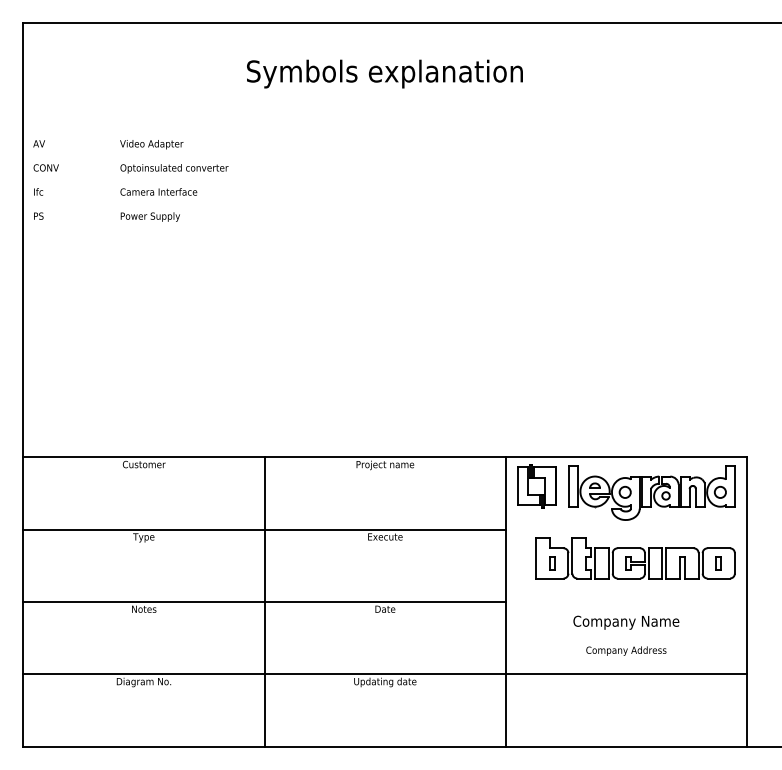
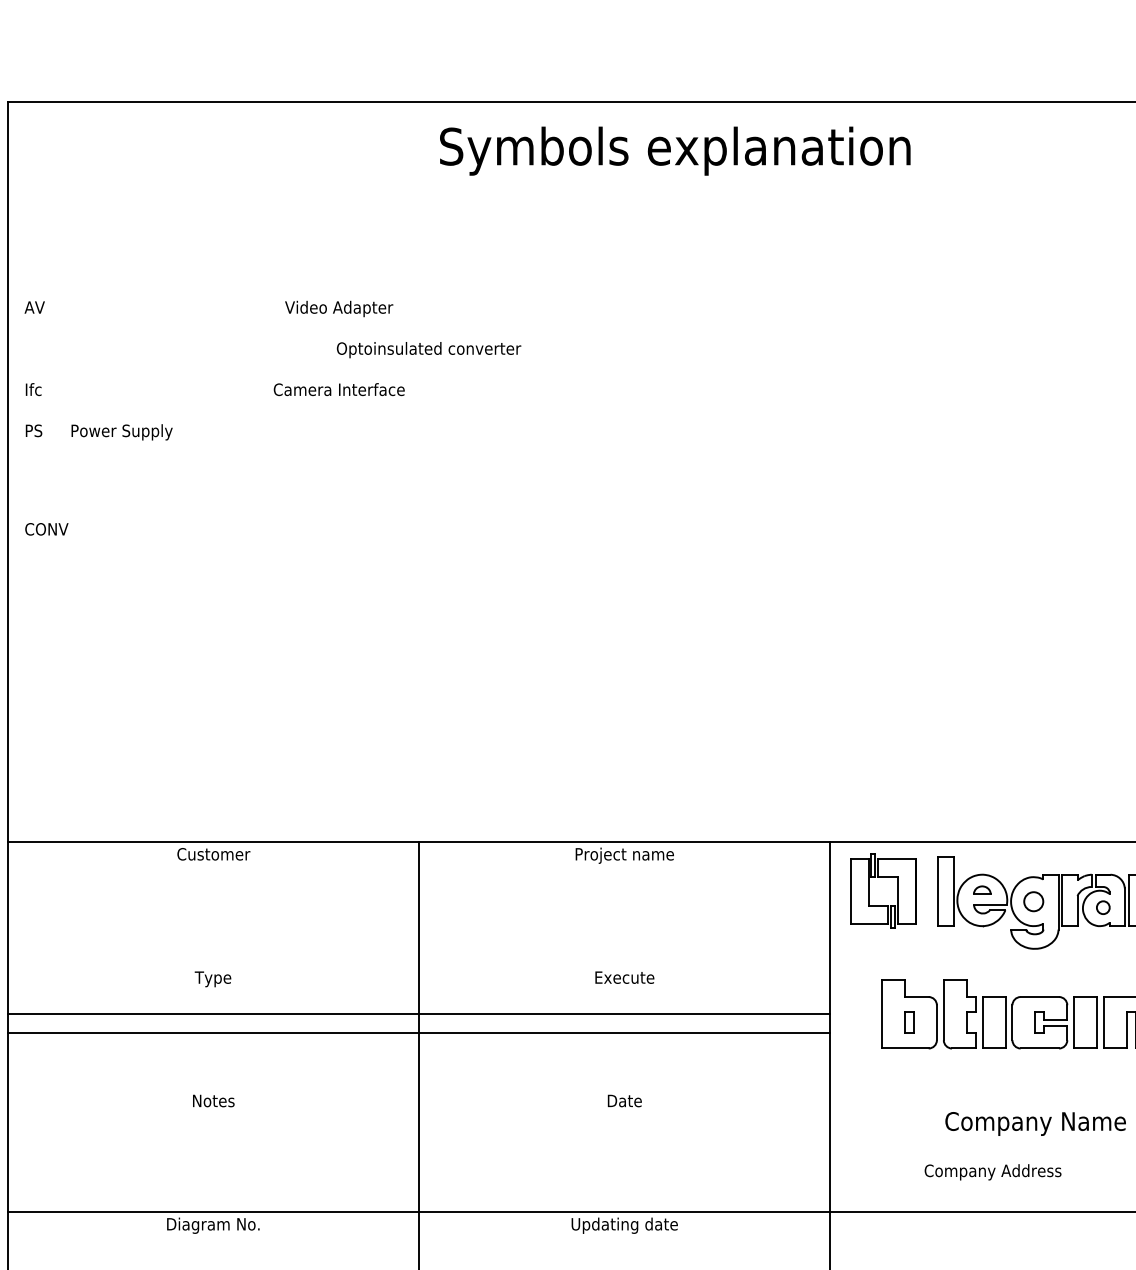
text: (384, 73) -> (674, 150), moved
text: (151, 144) -> (338, 308), moved
text: (45, 167) -> (45, 528), moved
text: (174, 168) -> (429, 349), moved
text: (158, 191) -> (338, 388), moved
text: (149, 216) -> (120, 431), moved
line: (264, 529) -> (418, 1033), moved
line: (264, 602) -> (418, 1014), moved
text: (626, 650) -> (993, 1171), moved

